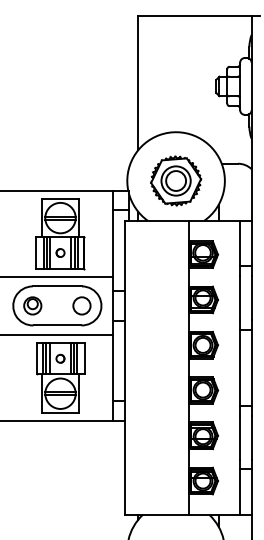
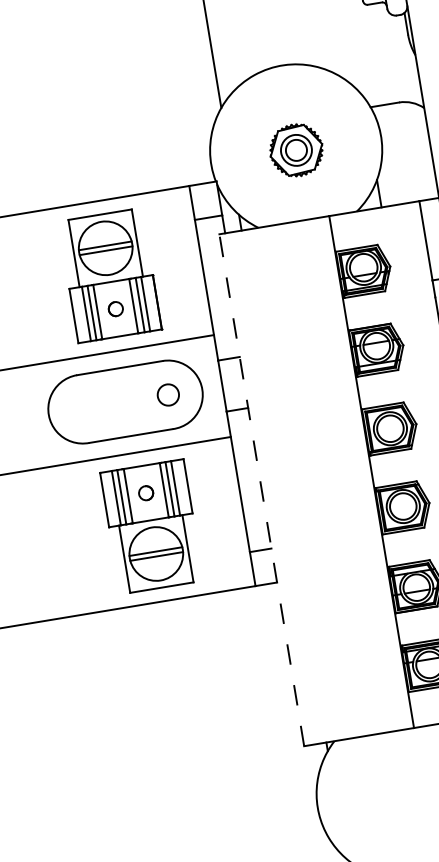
part: (176, 180) -> (296, 149), size x0.6
part: (32, 305) -> (82, 408), removed
circle: (81, 305) -> (167, 394), size x0.7
line: (125, 367) -> (261, 489), solid -> dashed

